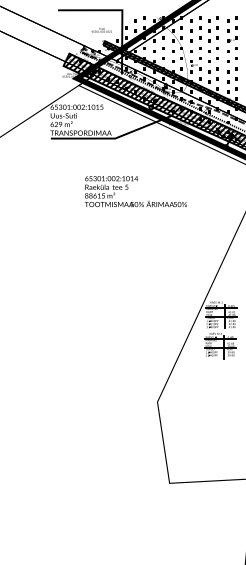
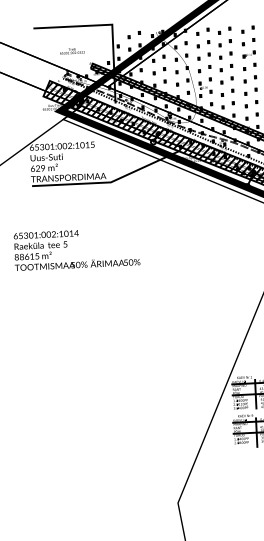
text: (101, 30) -> (71, 51), moved
text: (135, 191) -> (76, 249), moved

